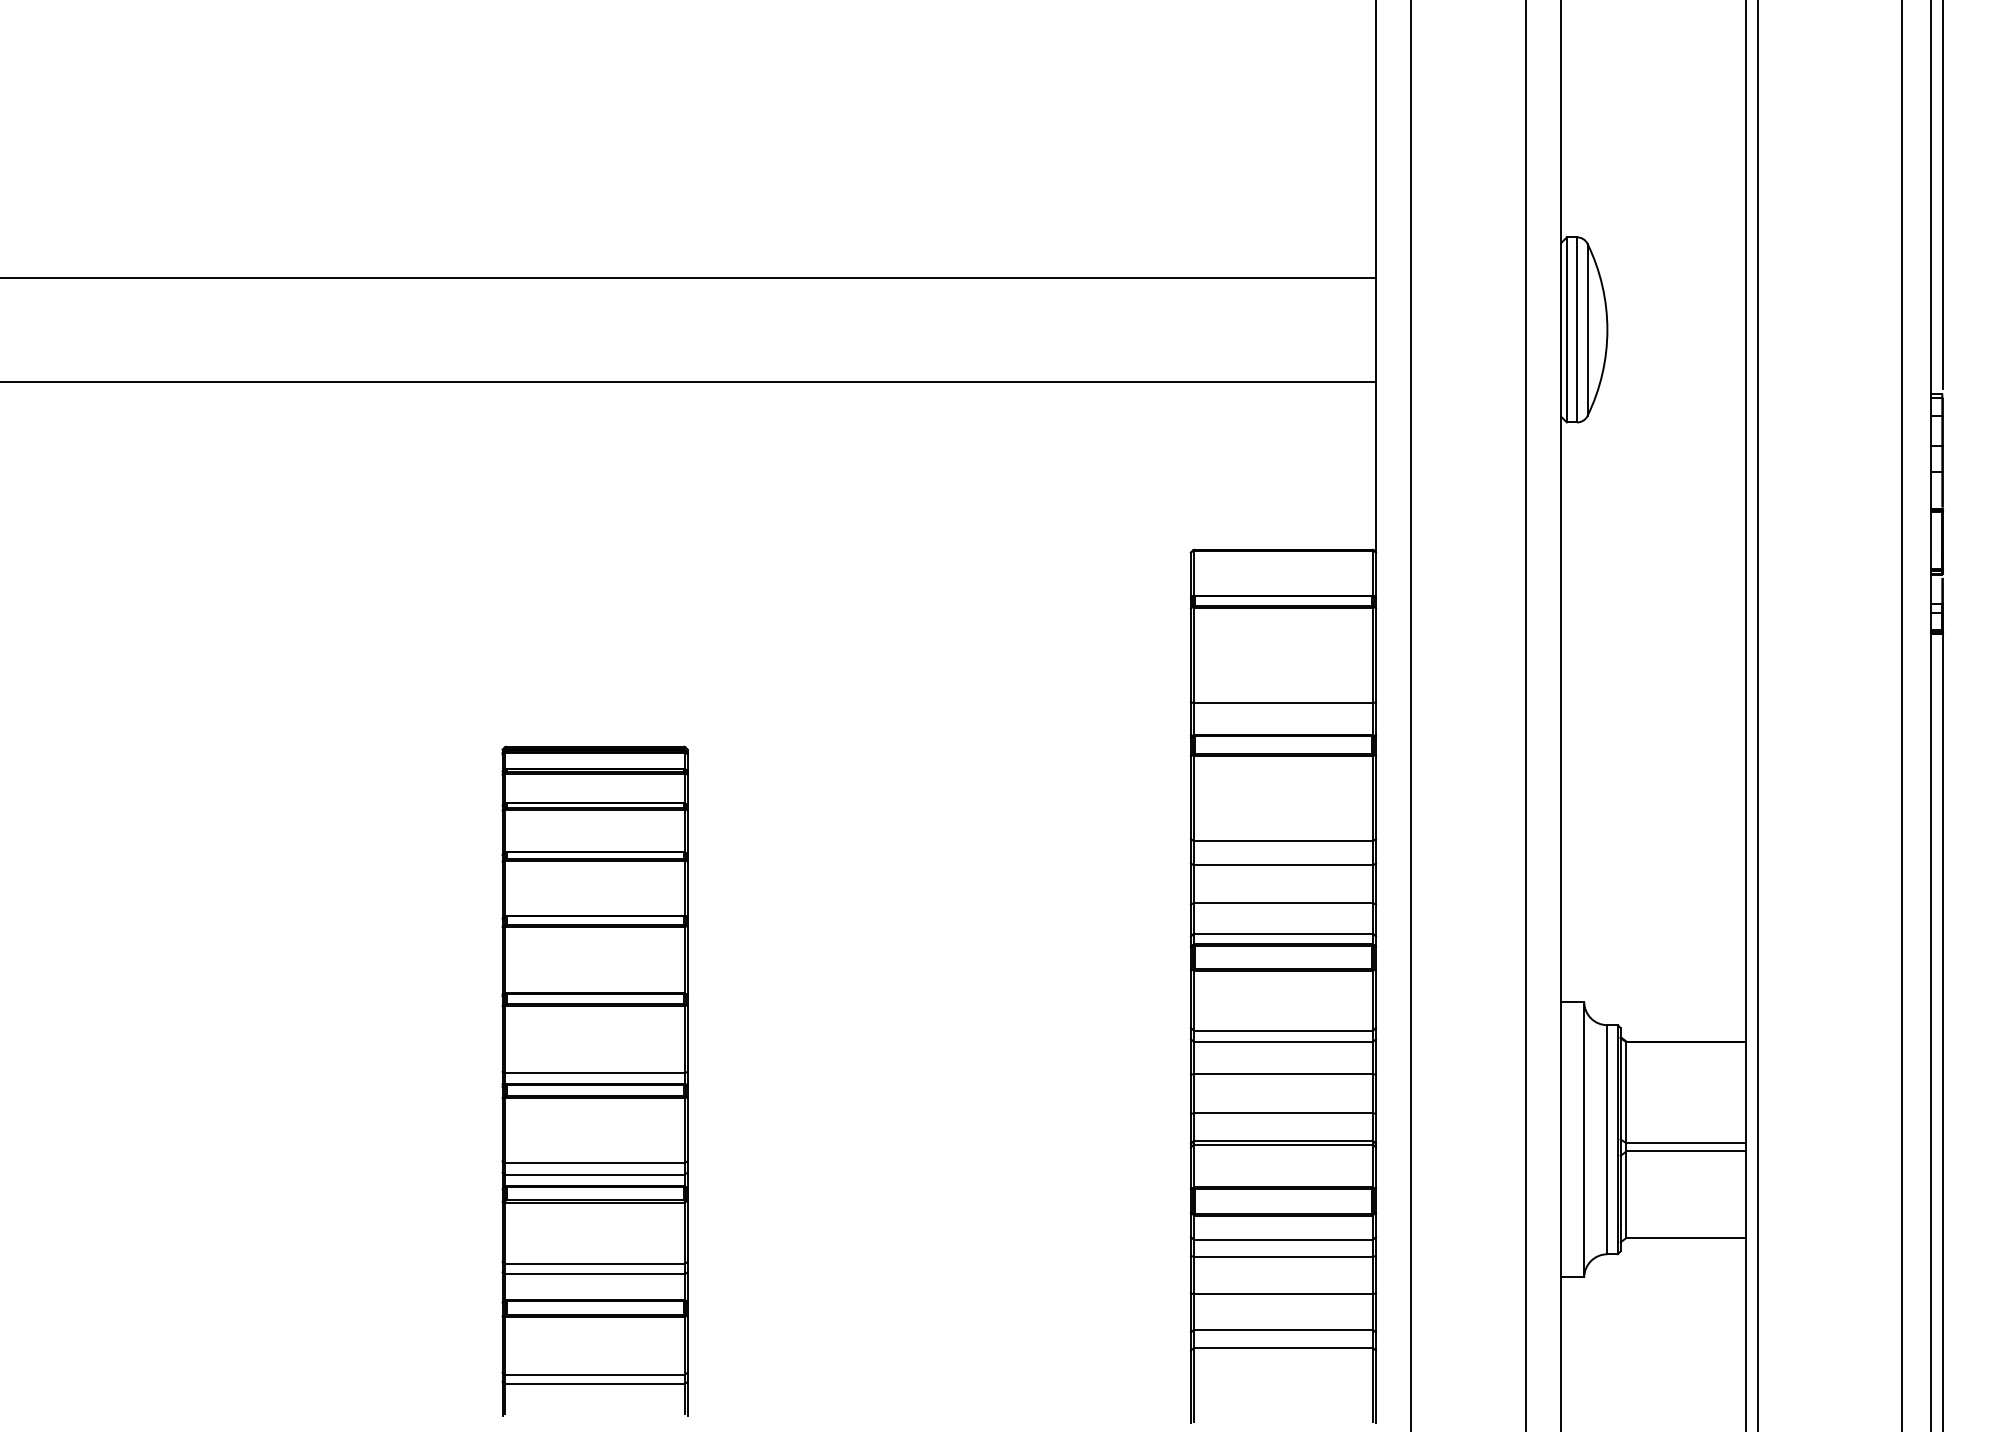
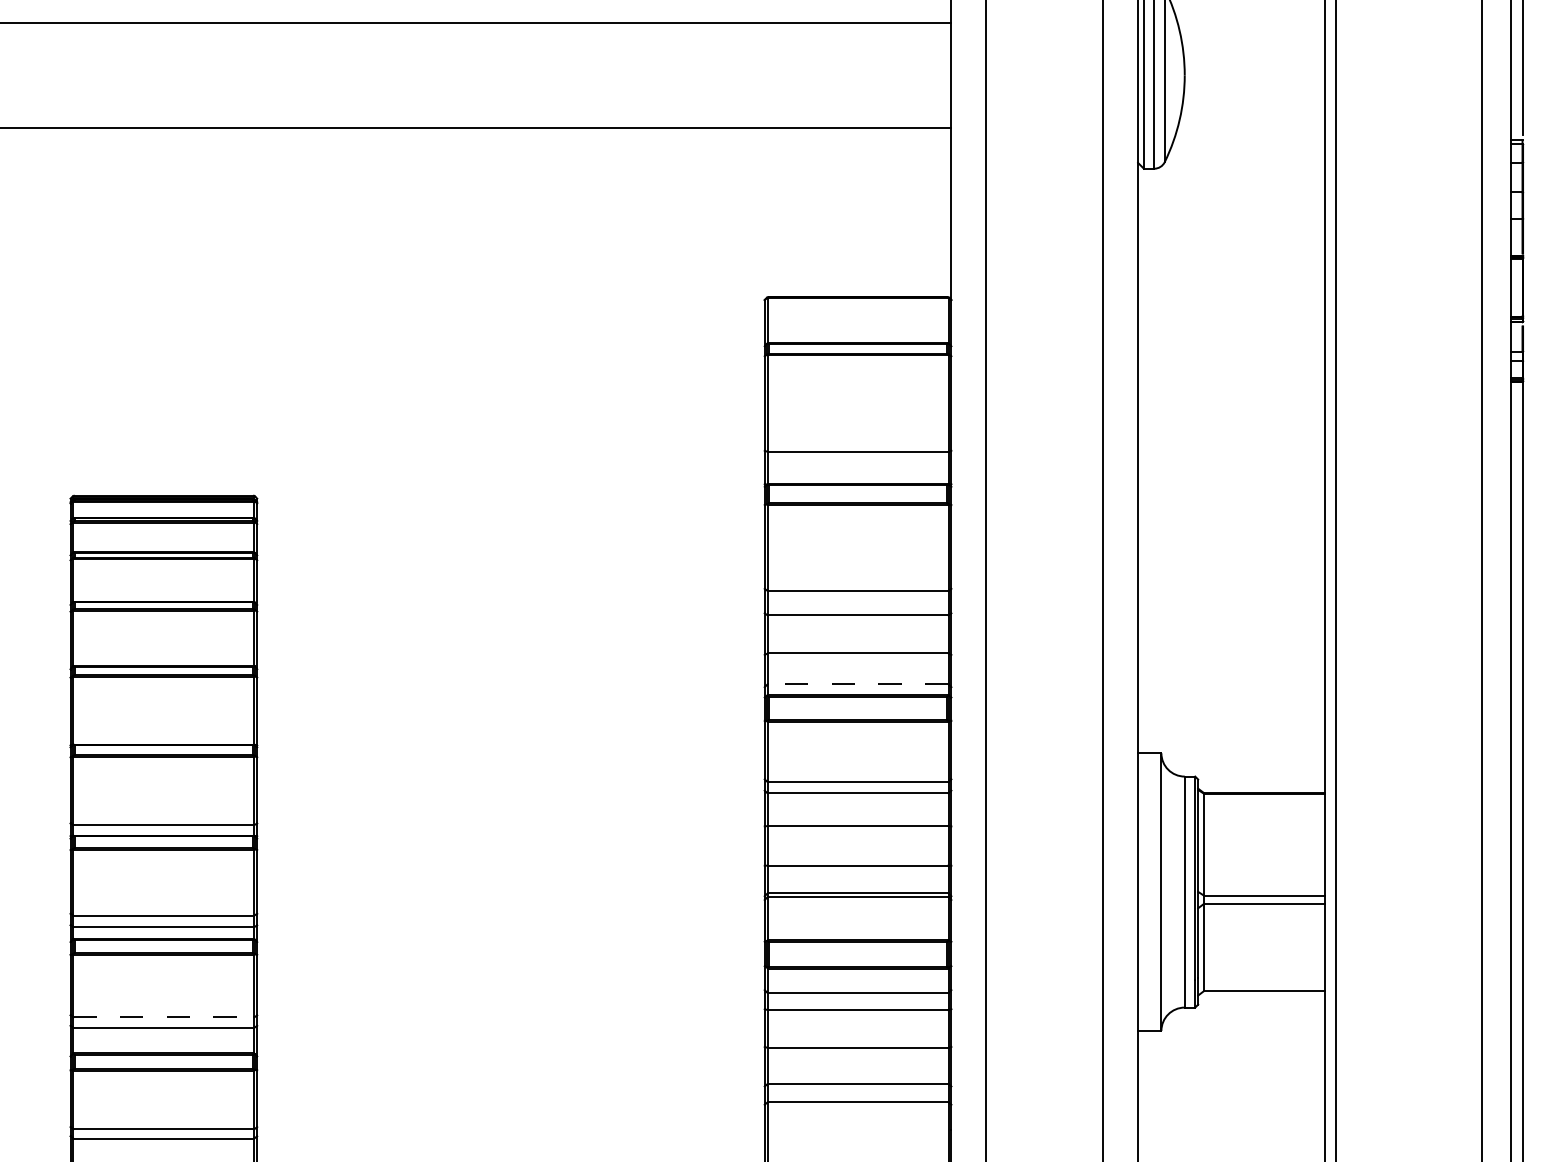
line: (1283, 933) -> (858, 684), solid -> dashed
line: (595, 1264) -> (164, 1017), solid -> dashed

